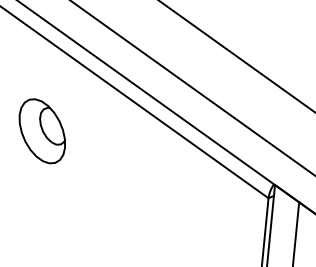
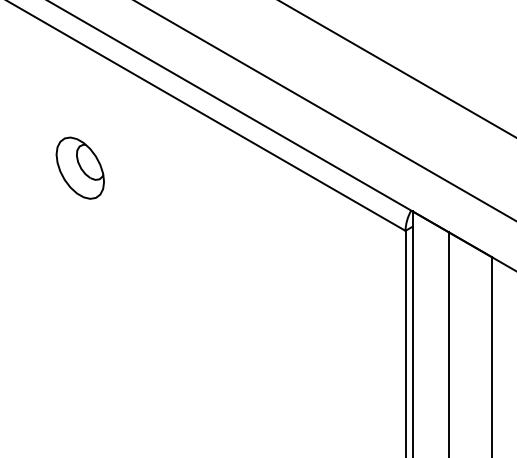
part: (42, 130) -> (80, 167), size x0.7

